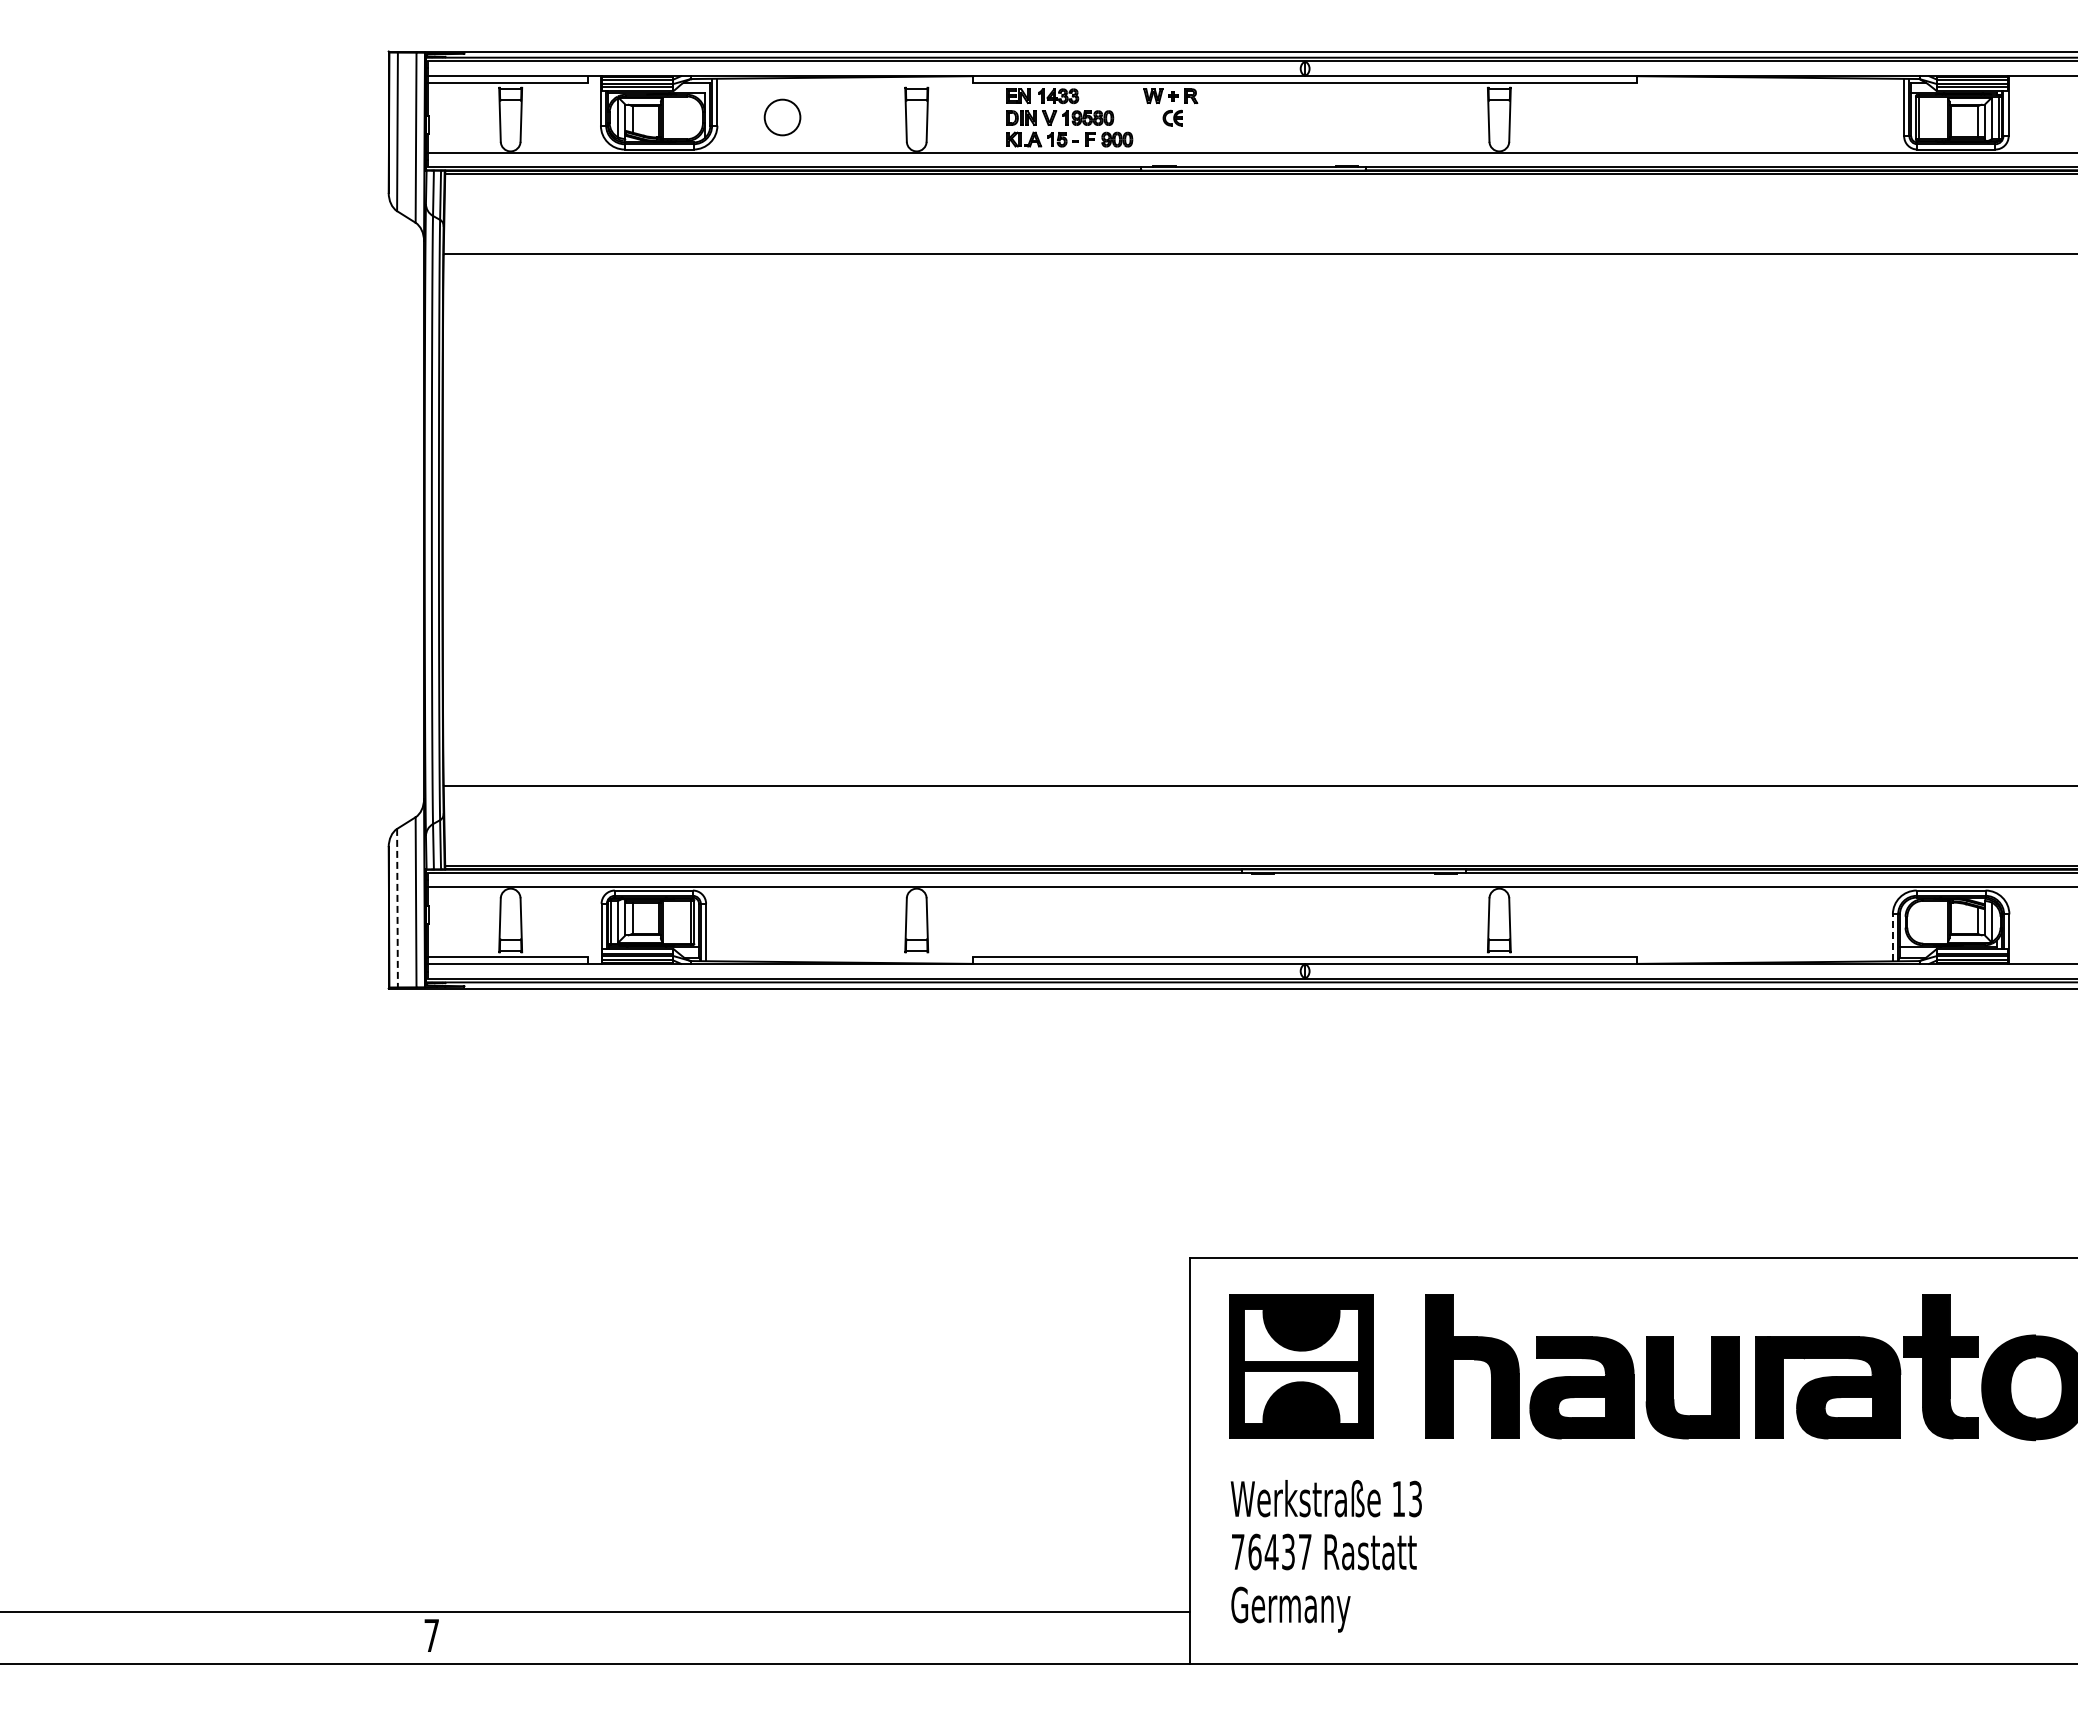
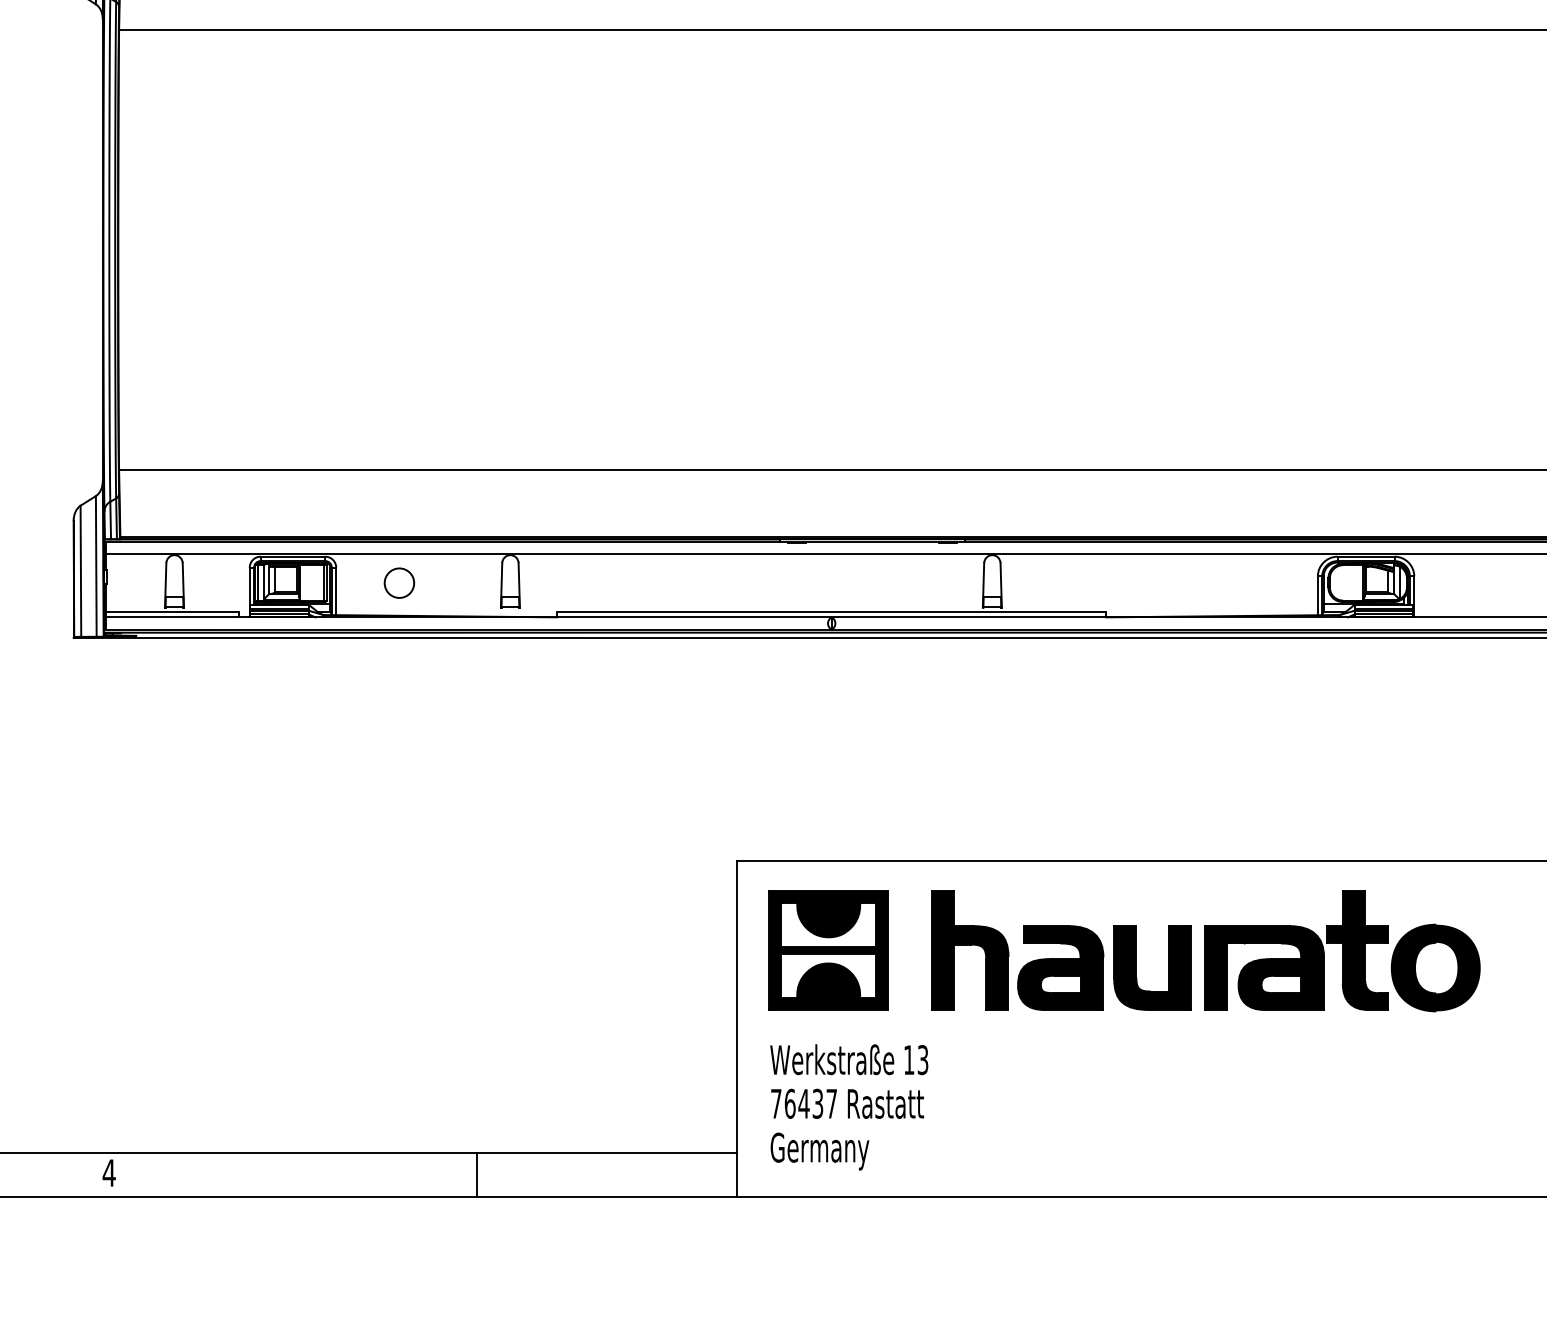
line: (397, 908) -> (80, 571), dashed -> solid
circle: (782, 922) -> (399, 583), added
line: (1892, 937) -> (1317, 595), dashed -> solid
text: (431, 1635) -> (109, 1172), 7 -> 4
line: (875, 1637) -> (476, 1174), added

